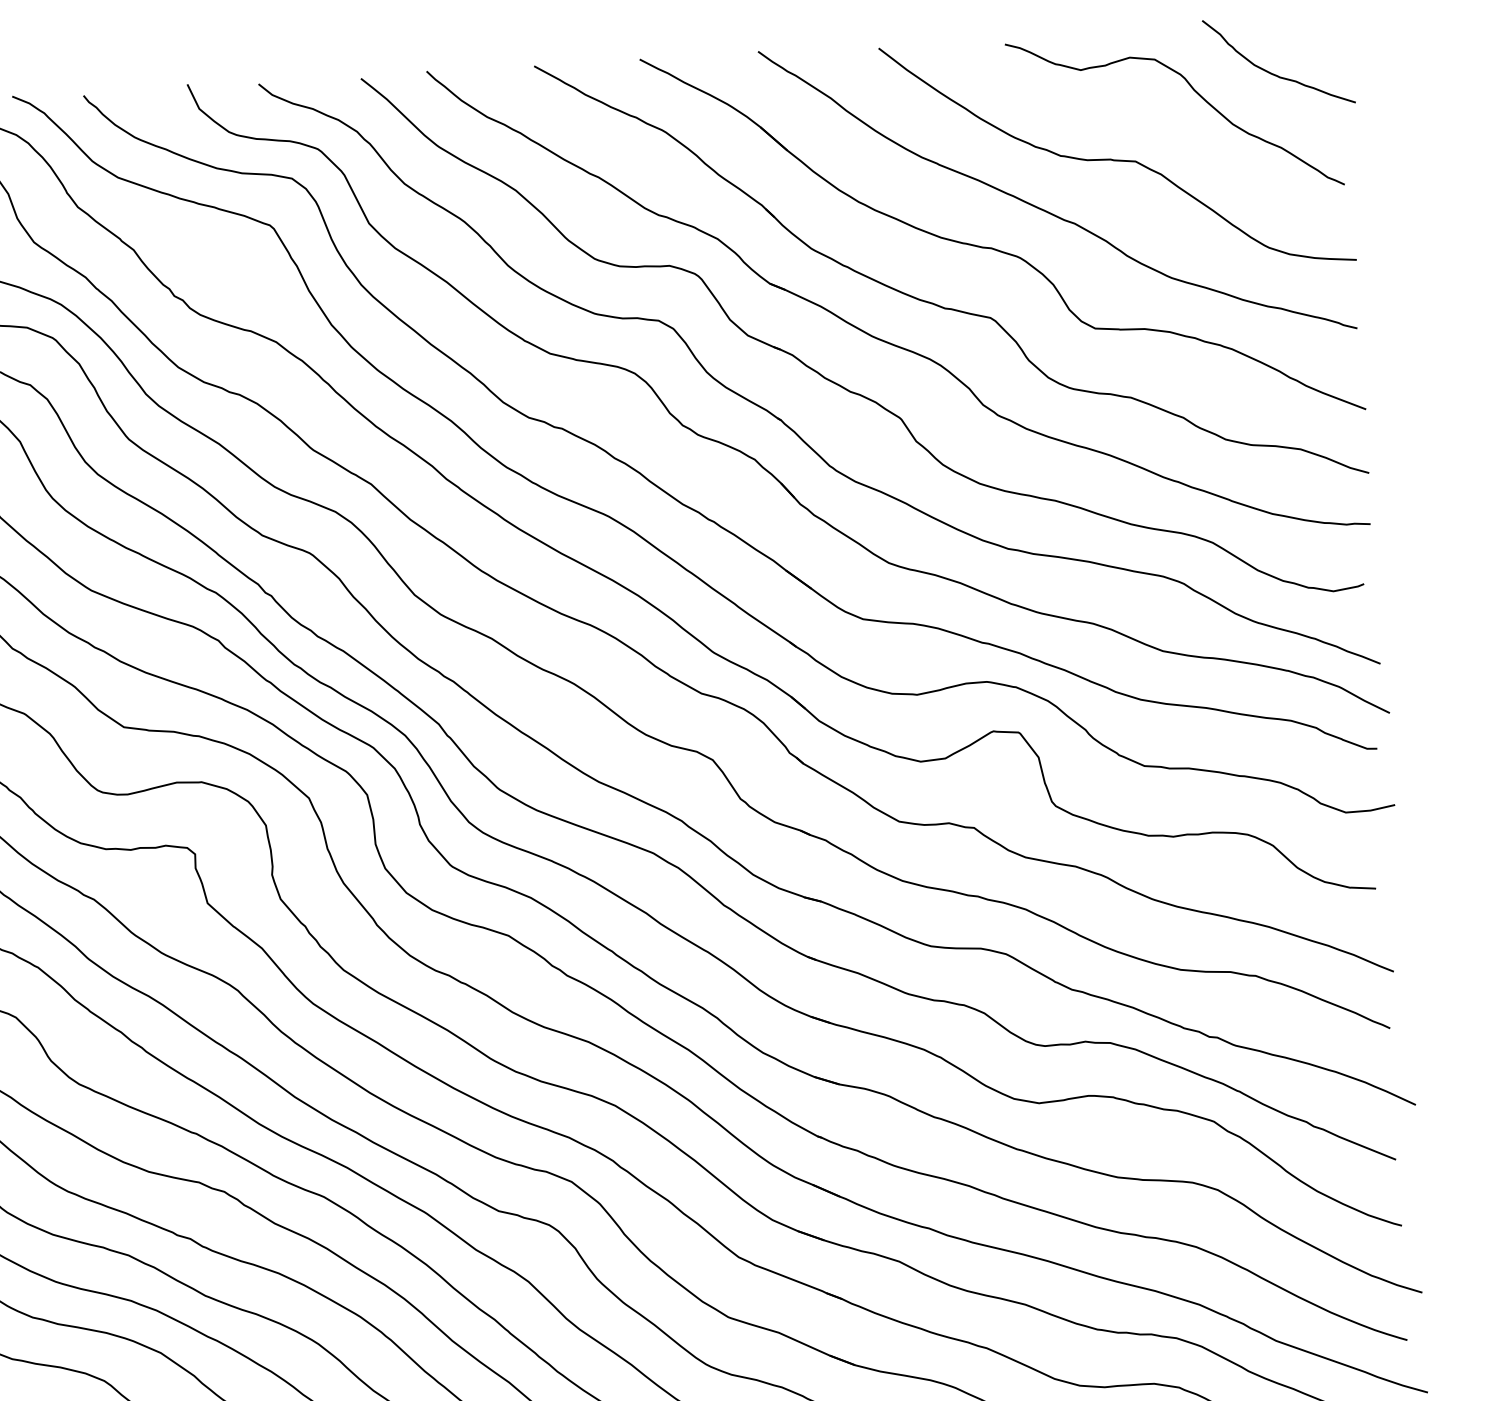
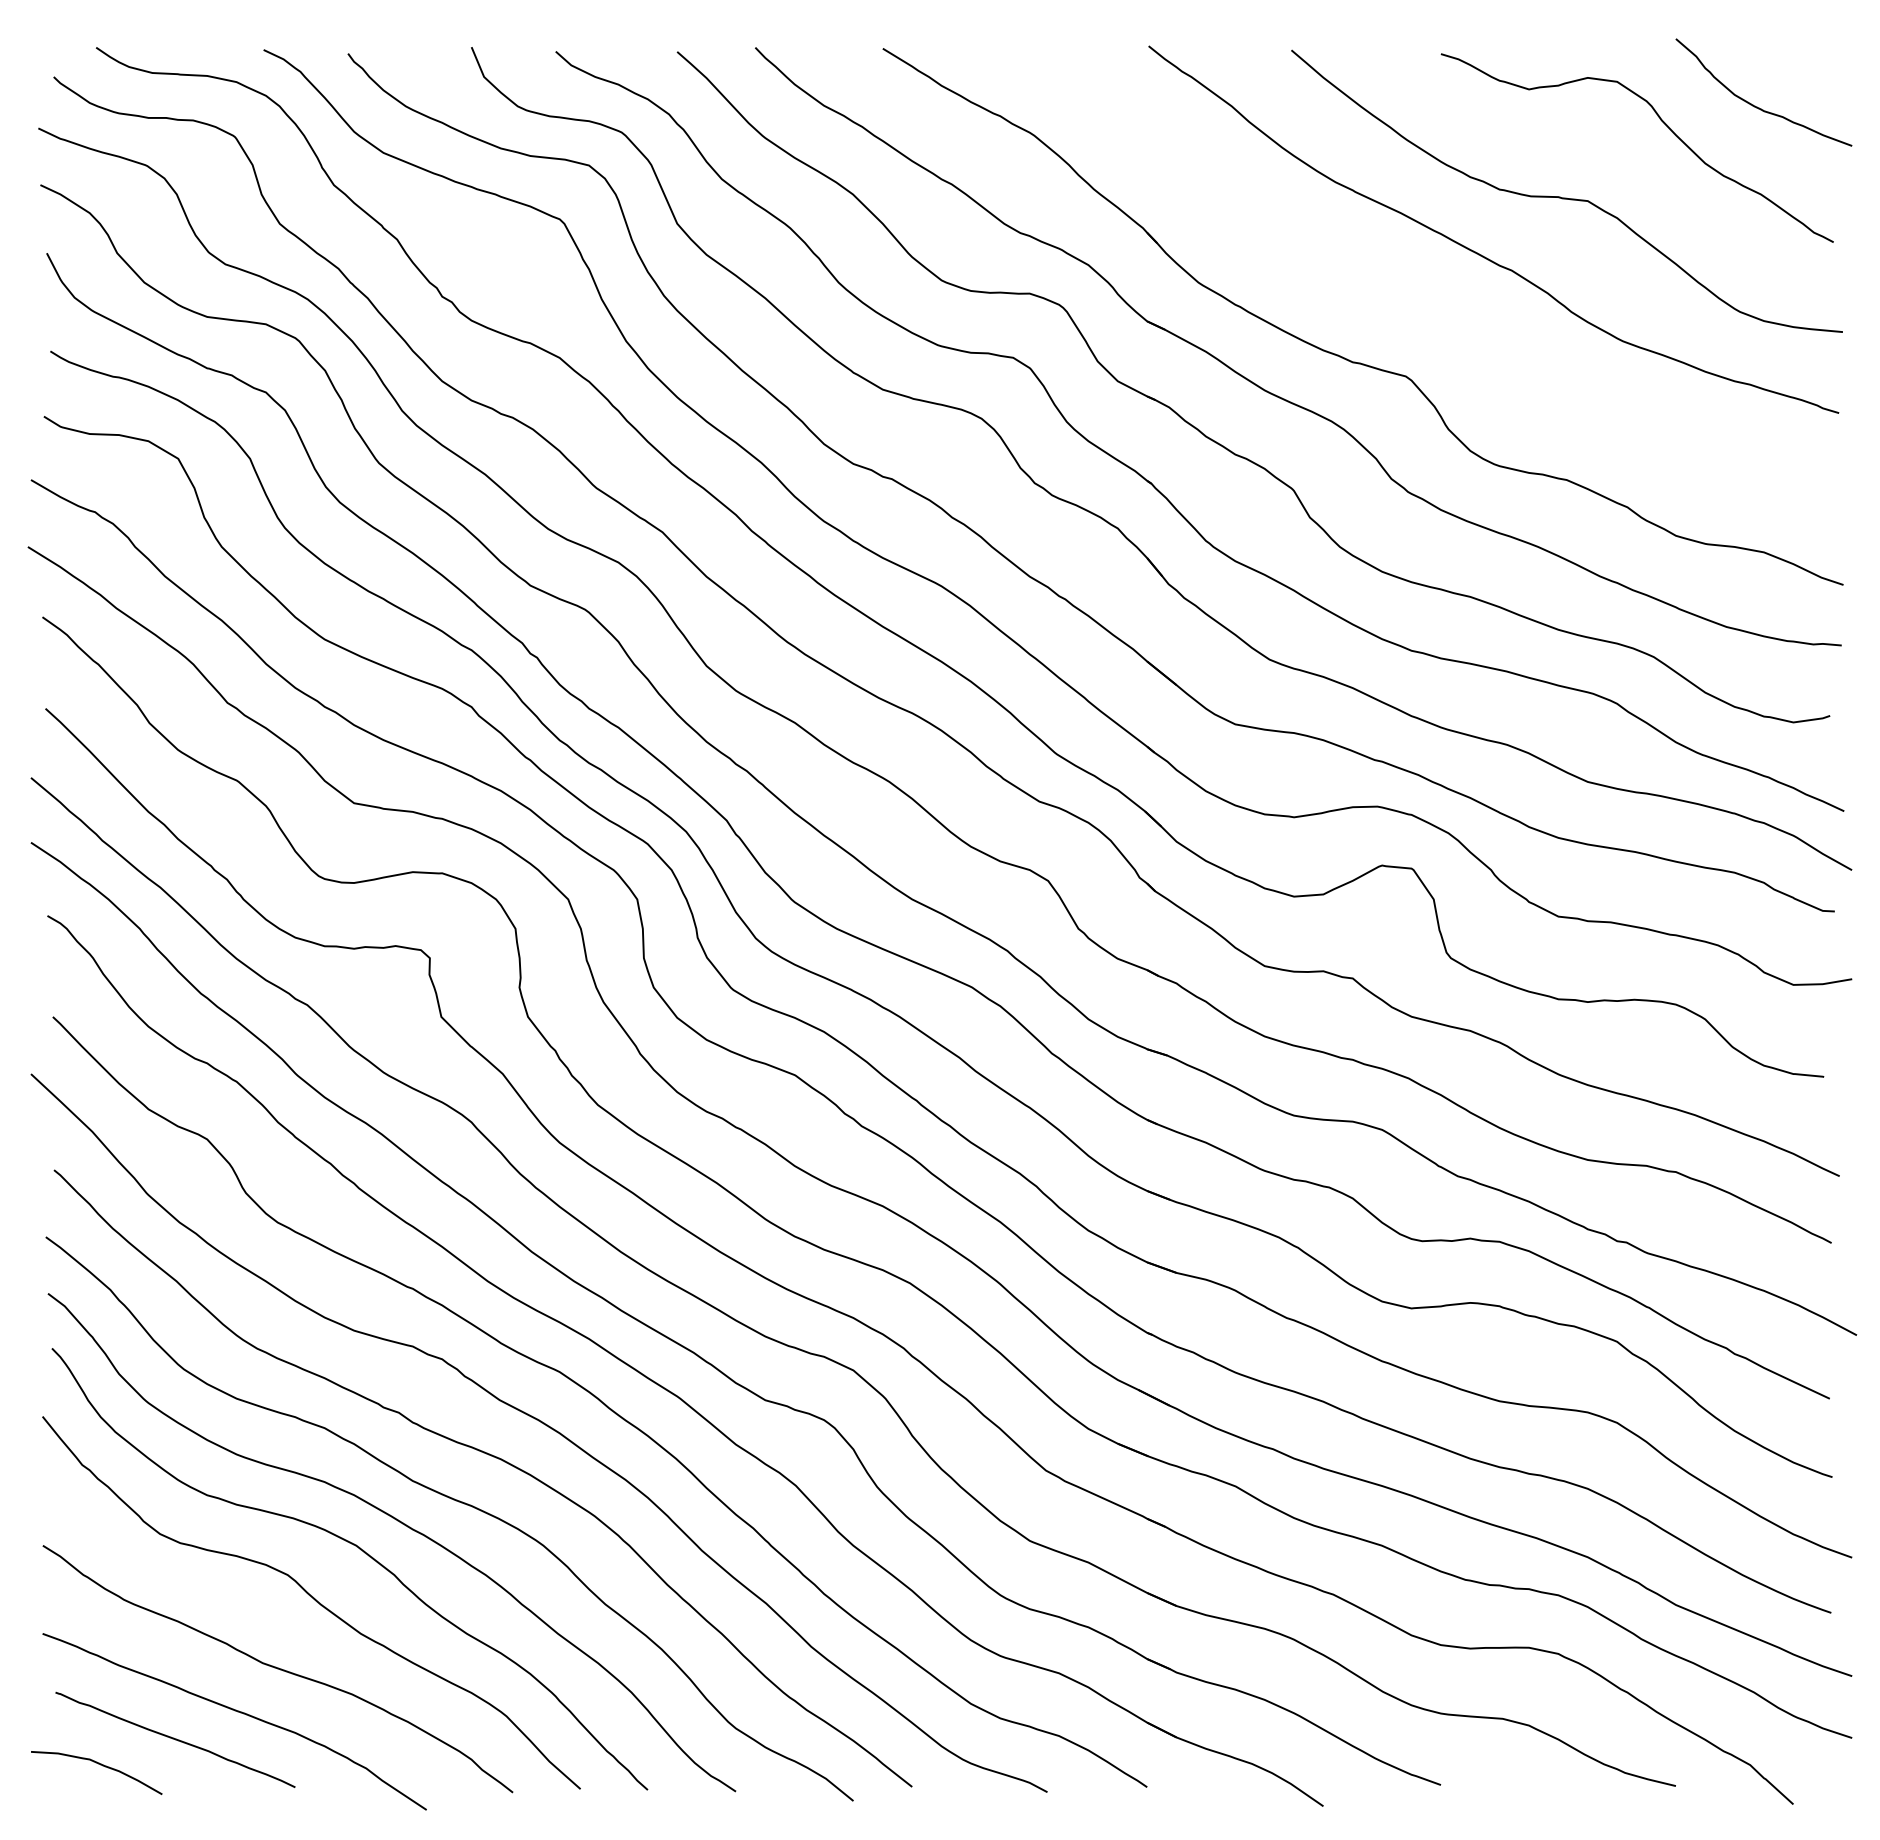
part: (999, 249) -> (1420, 296), removed

